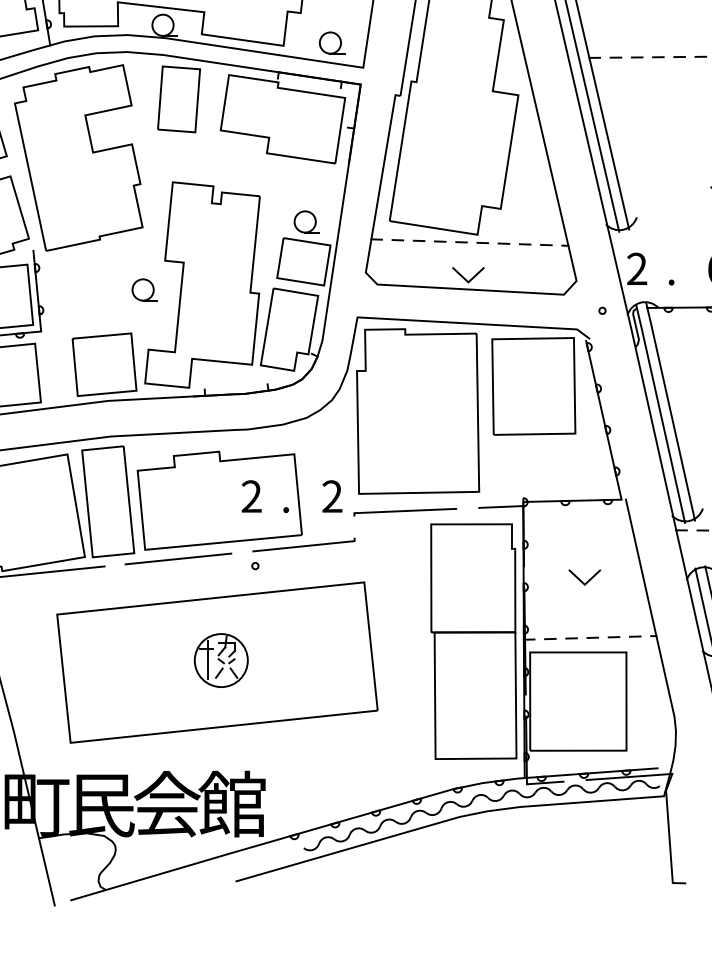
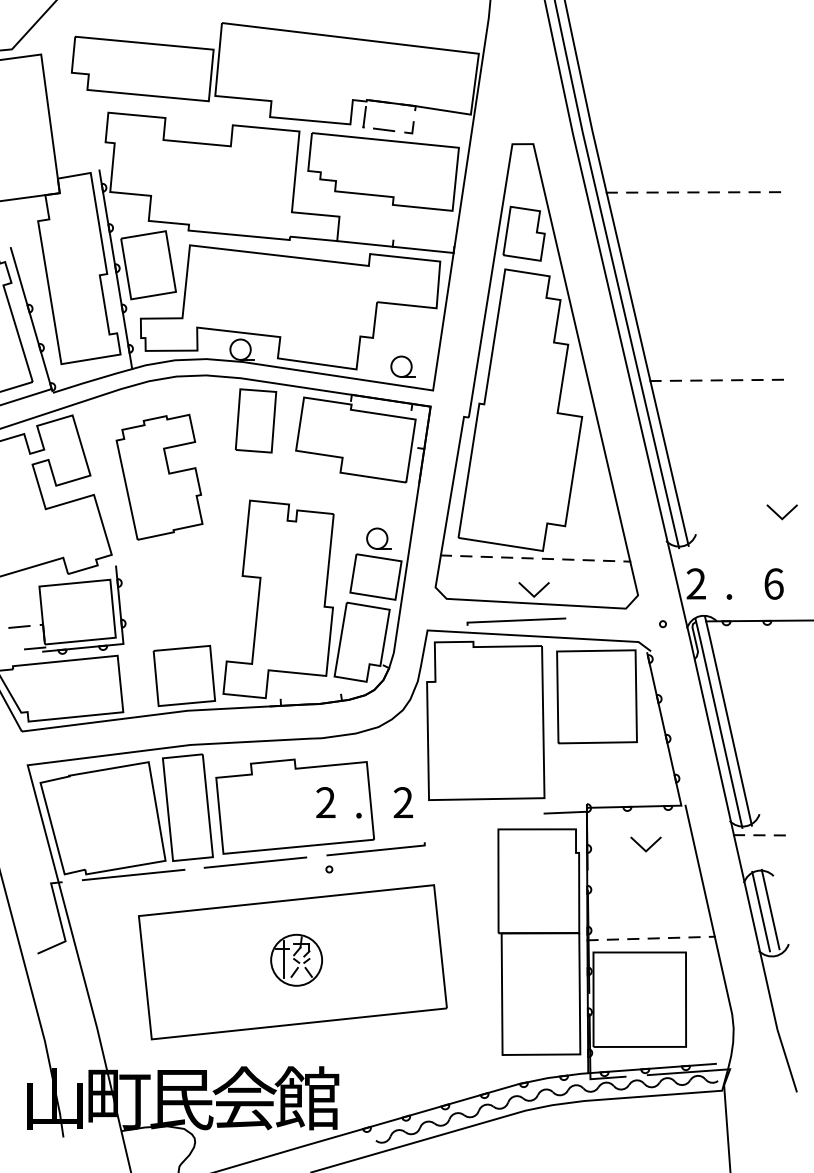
part: (78, 158) -> (159, 477), size x0.7
part: (144, 290) -> (222, 604), removed
line: (405, 511) -> (516, 621), moved
line: (581, 579) -> (642, 846), moved

